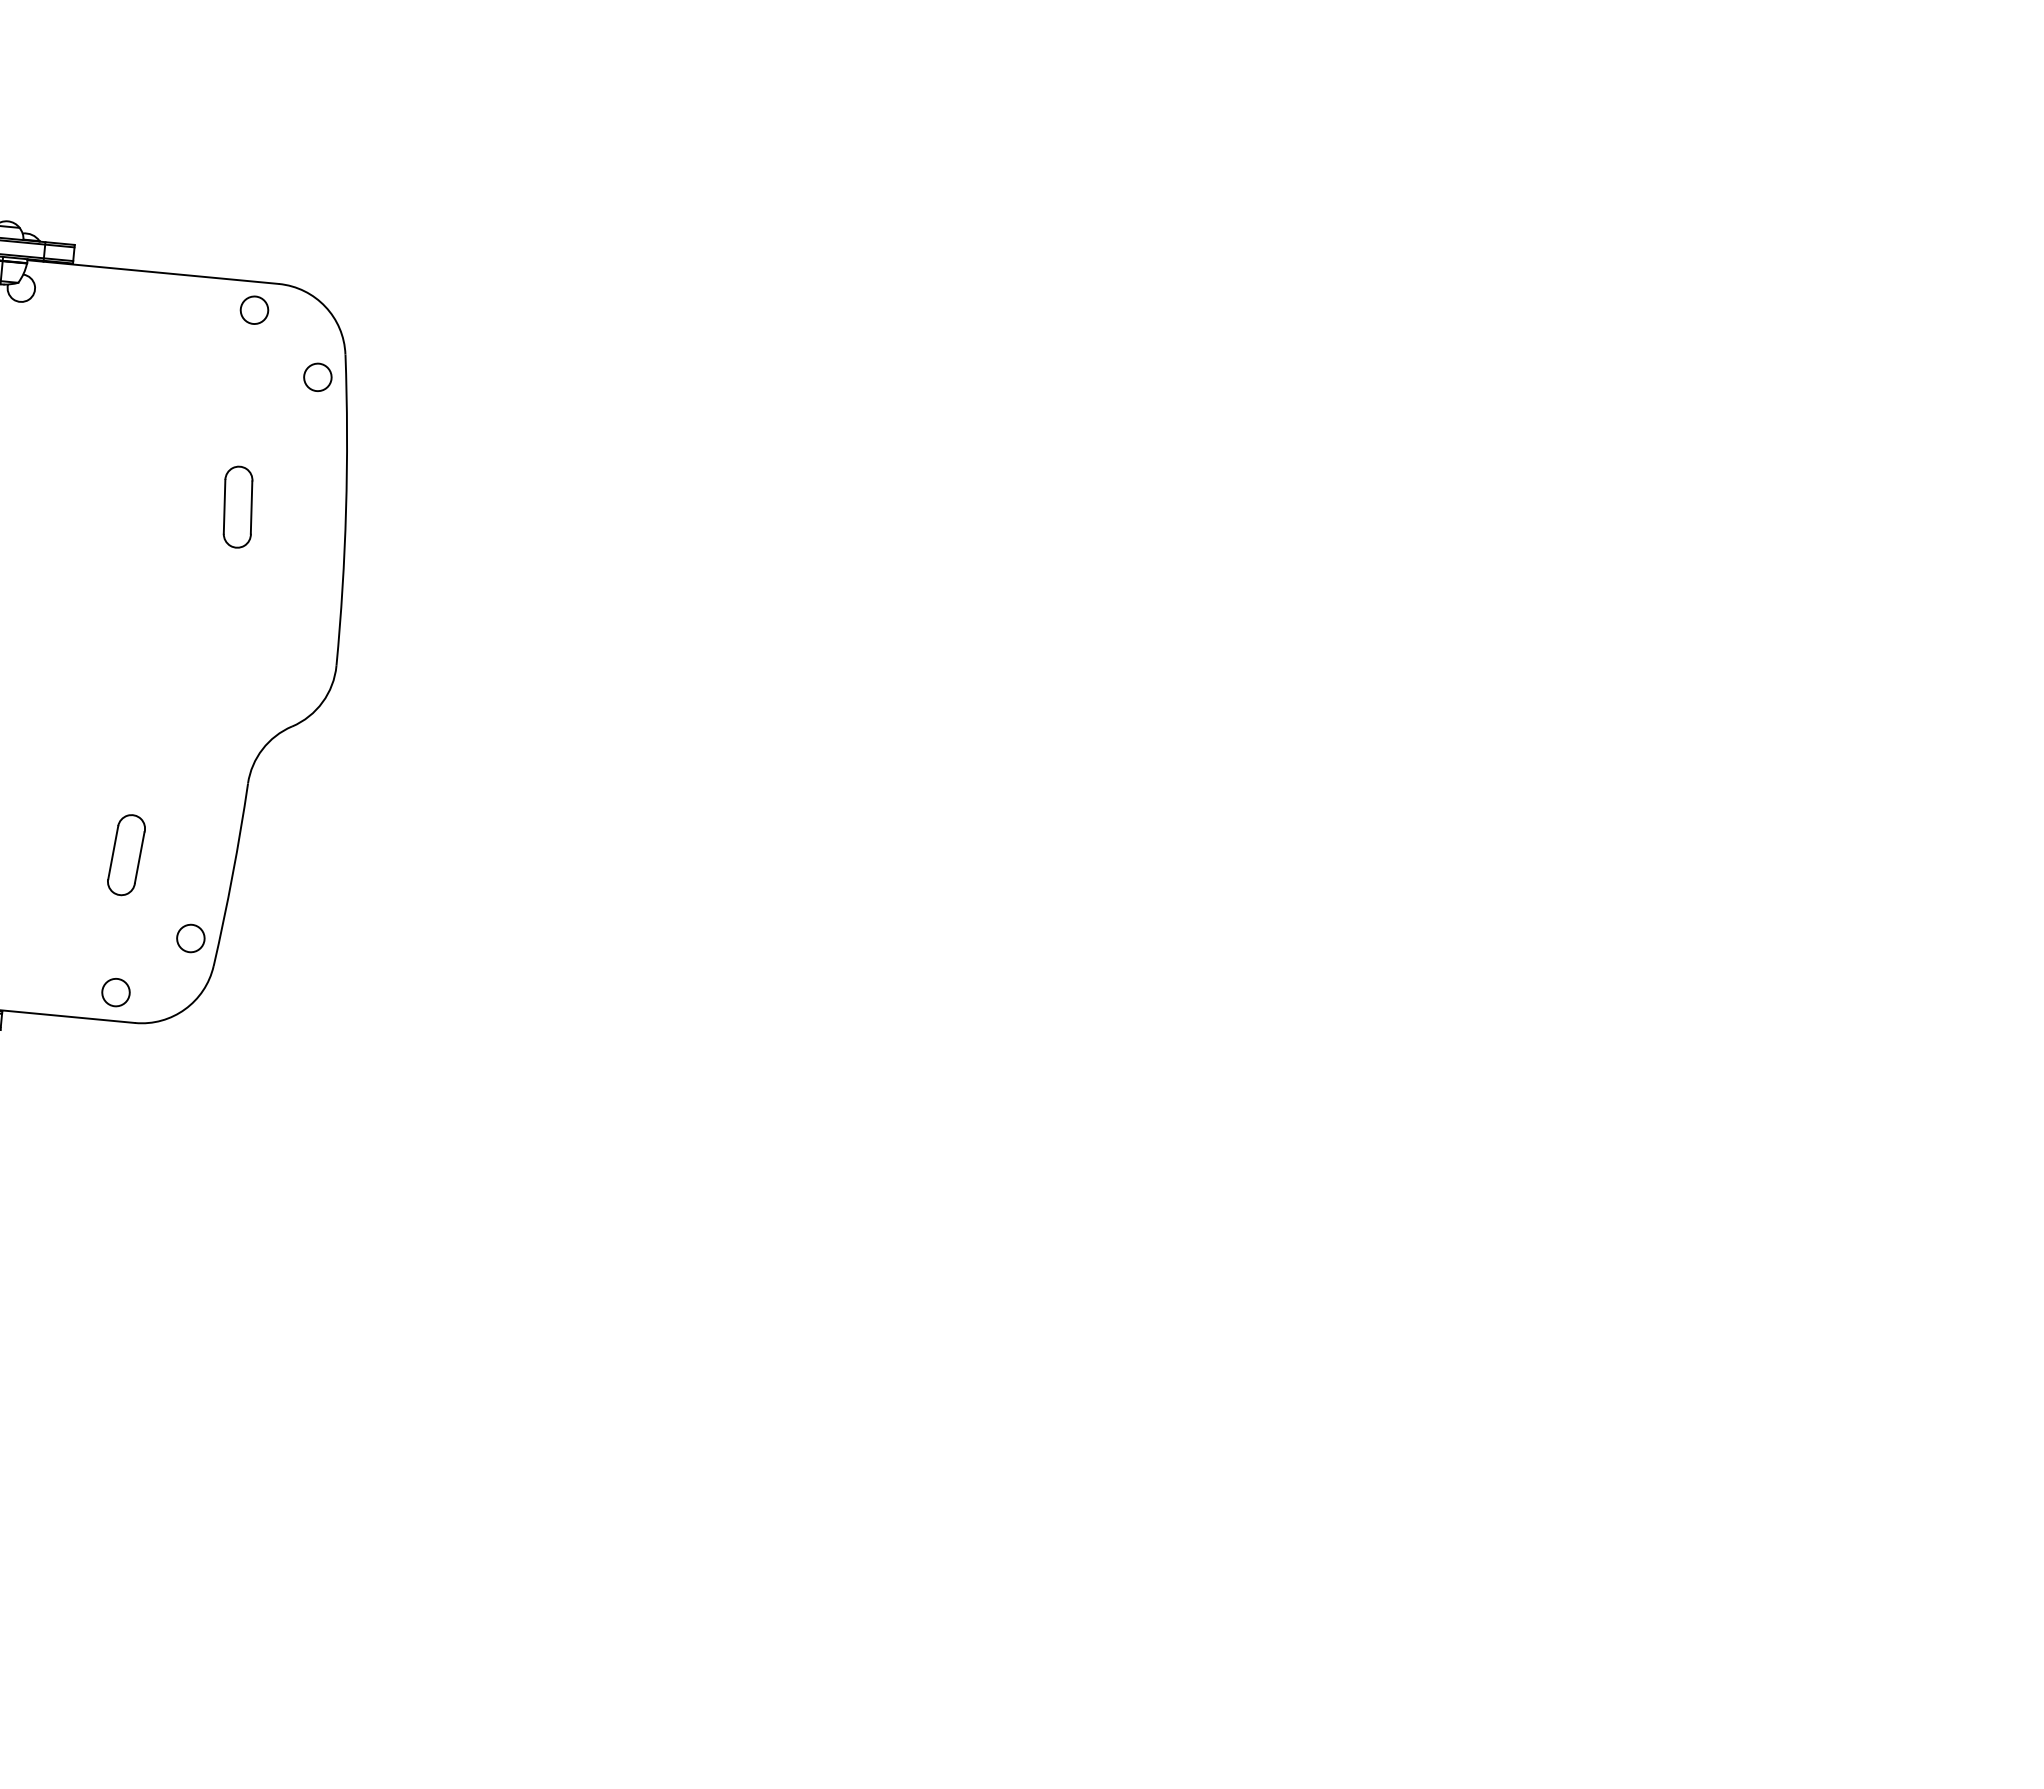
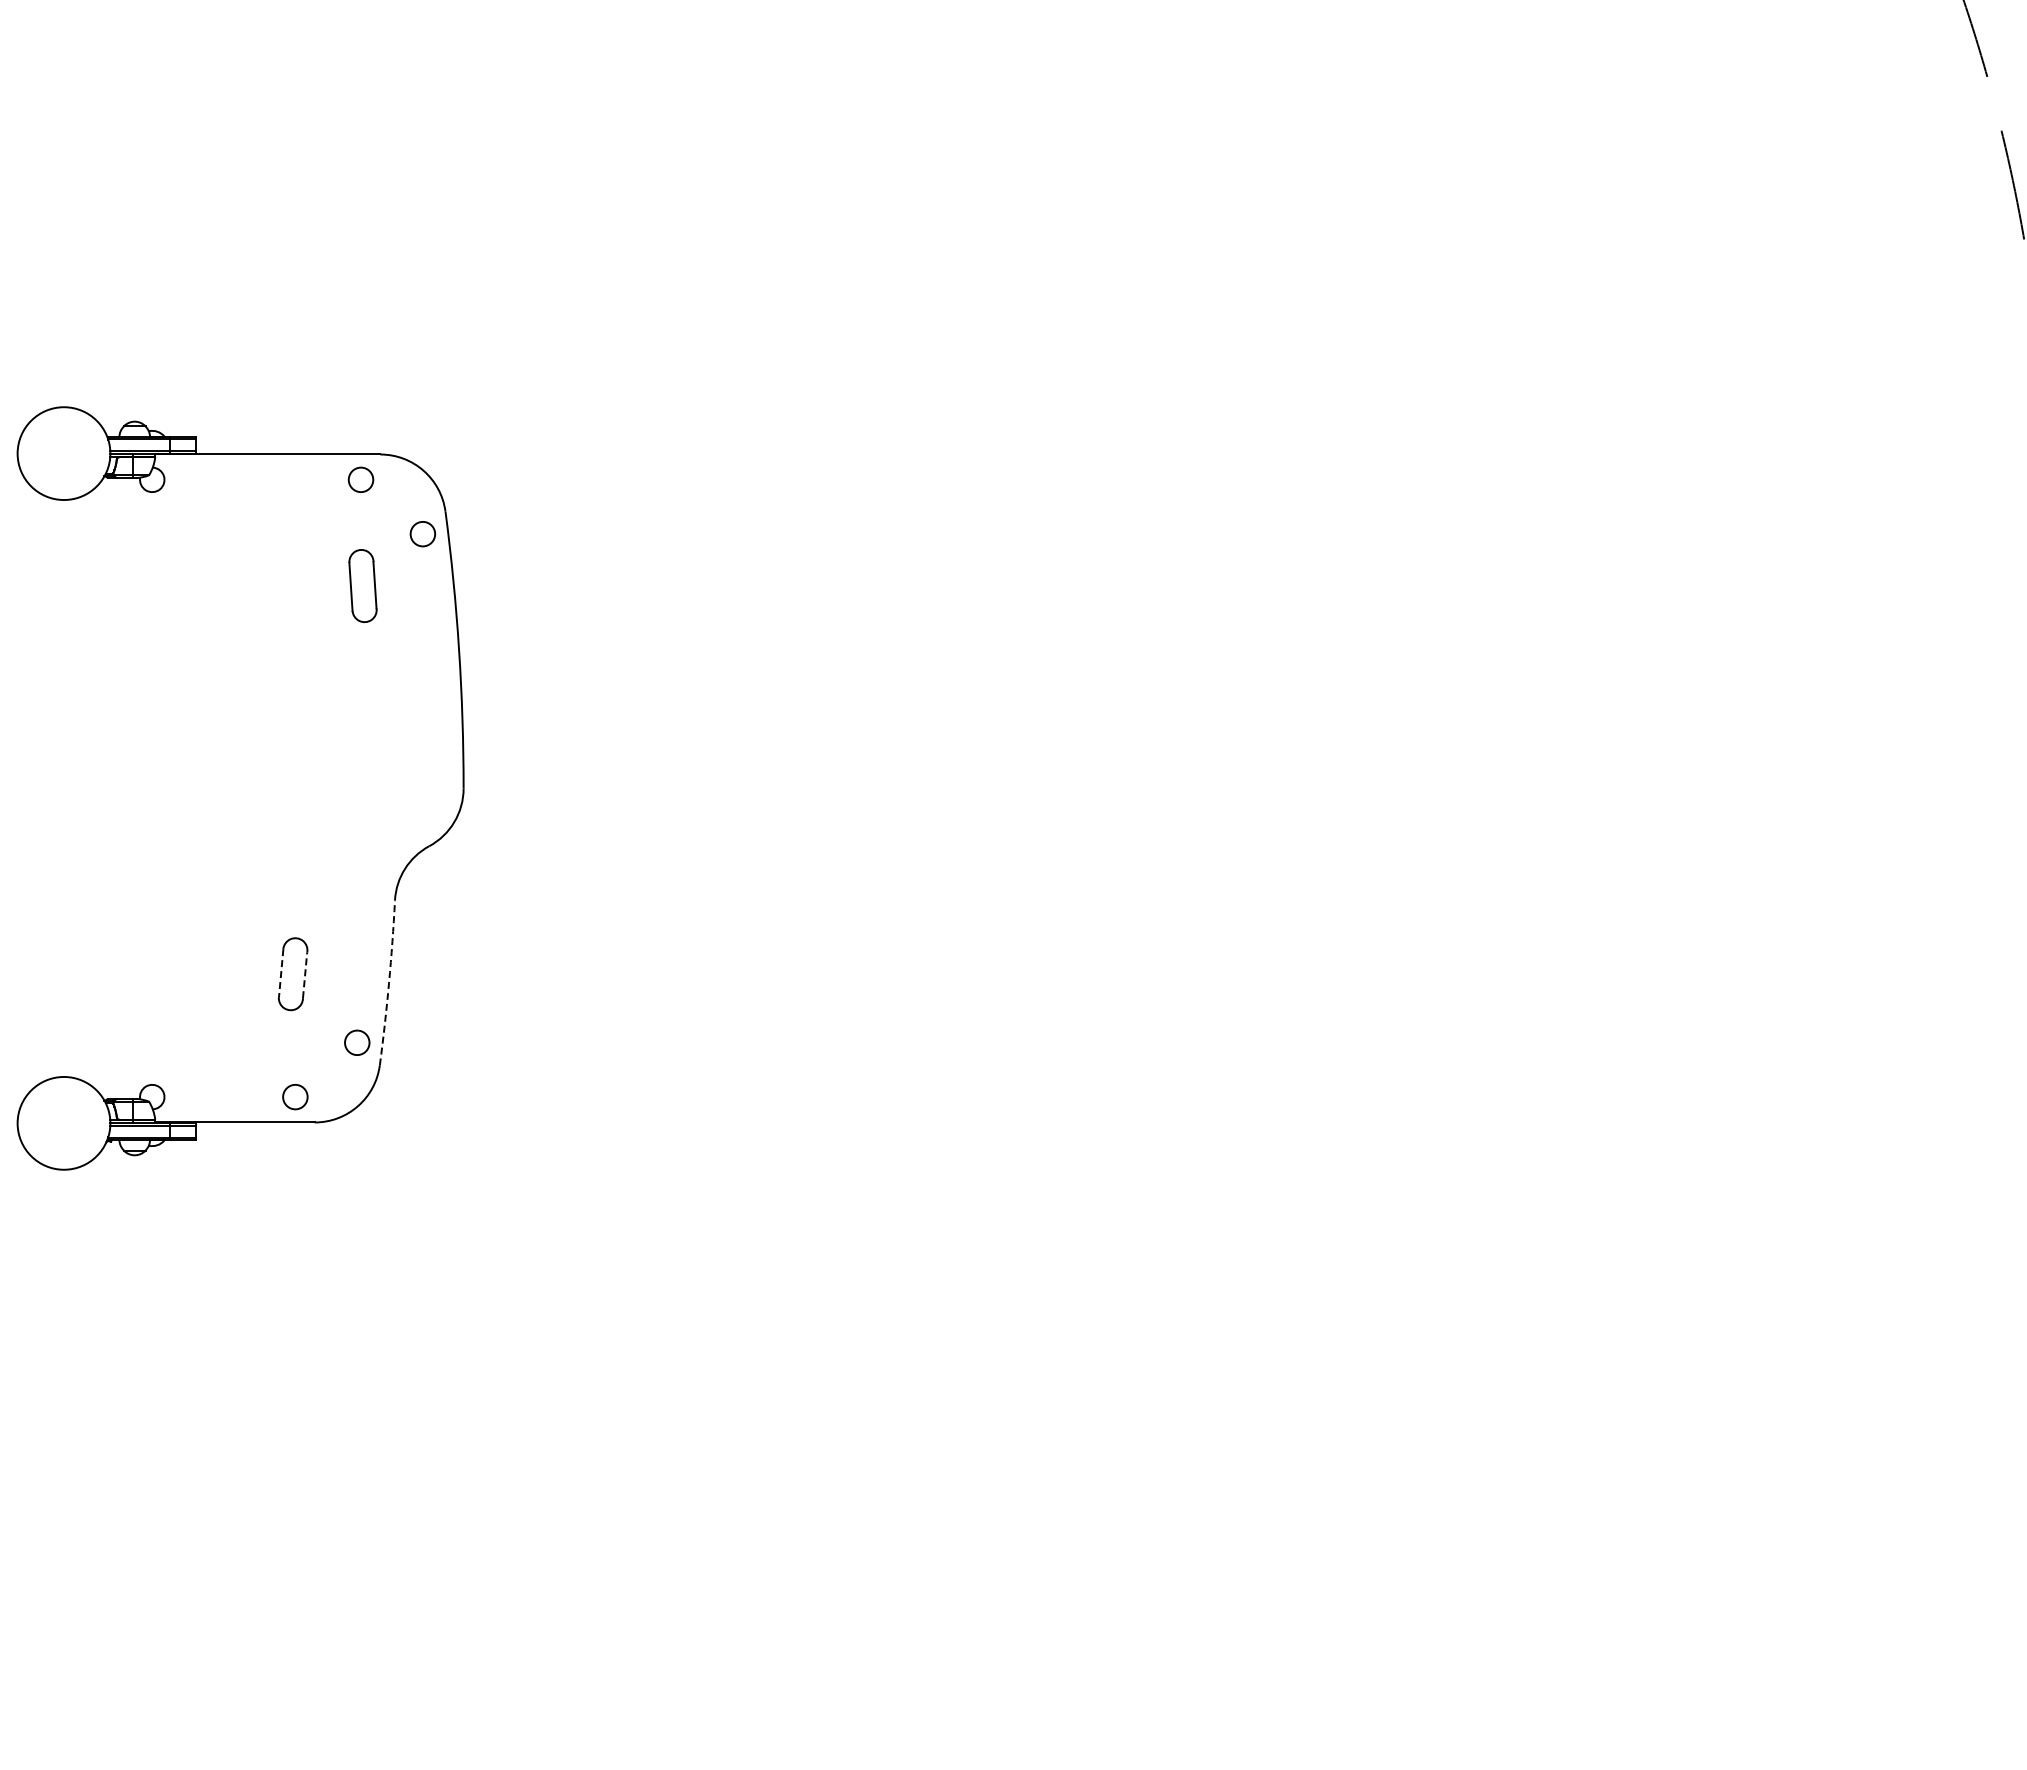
part: (237, 507) -> (362, 586), moved
line: (113, 853) -> (281, 973), solid -> dashed
line: (140, 857) -> (305, 975), solid -> dashed
arc: (233, 875) -> (389, 983), solid -> dashed

